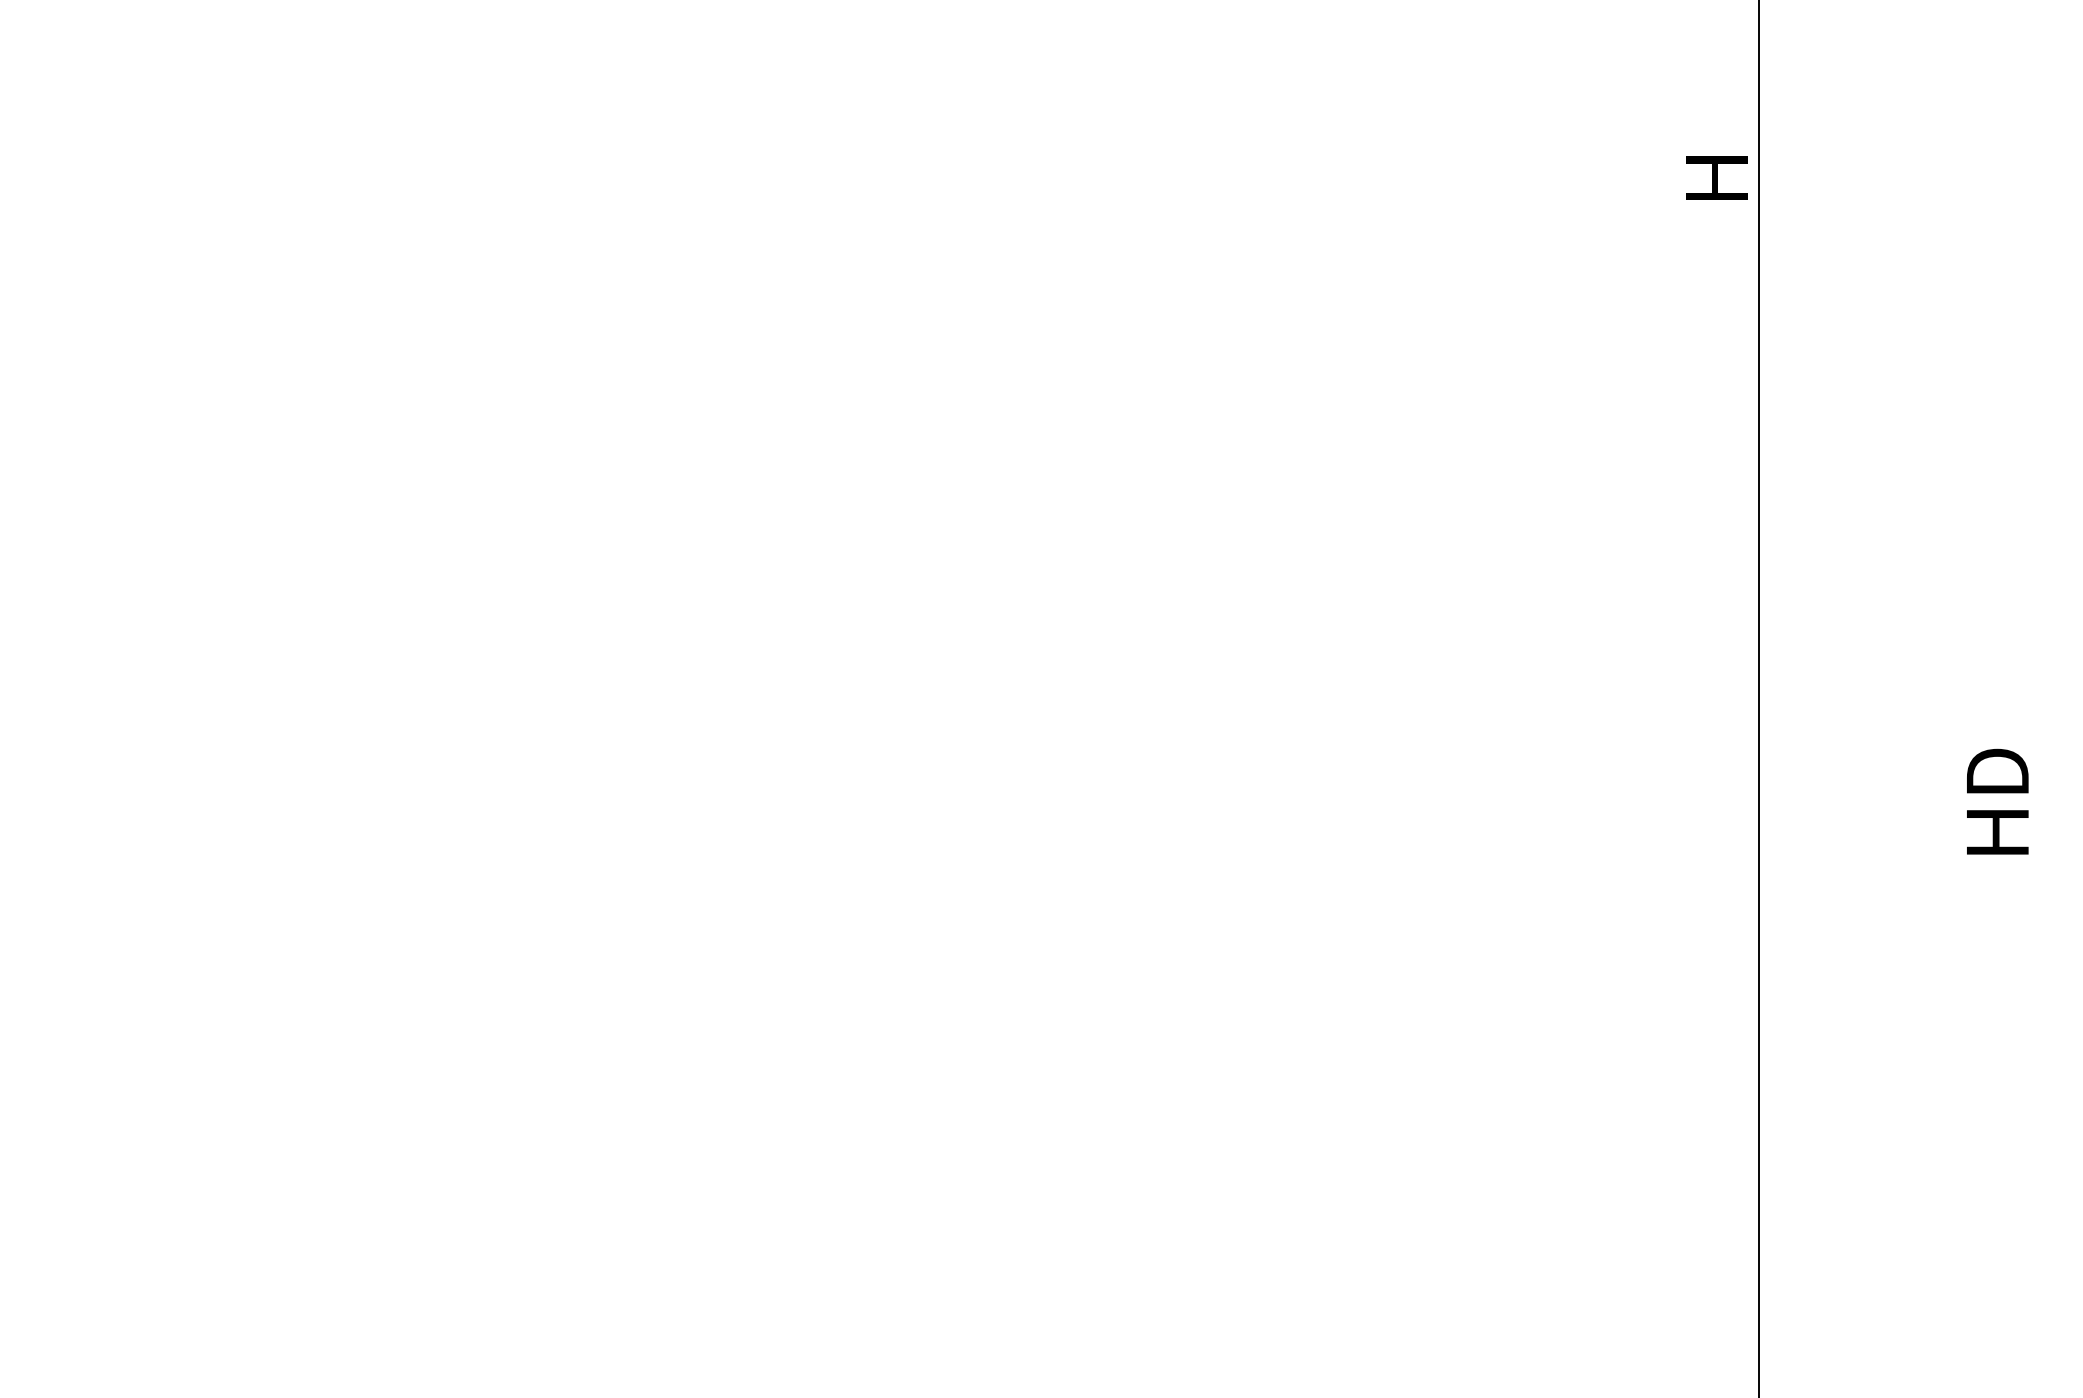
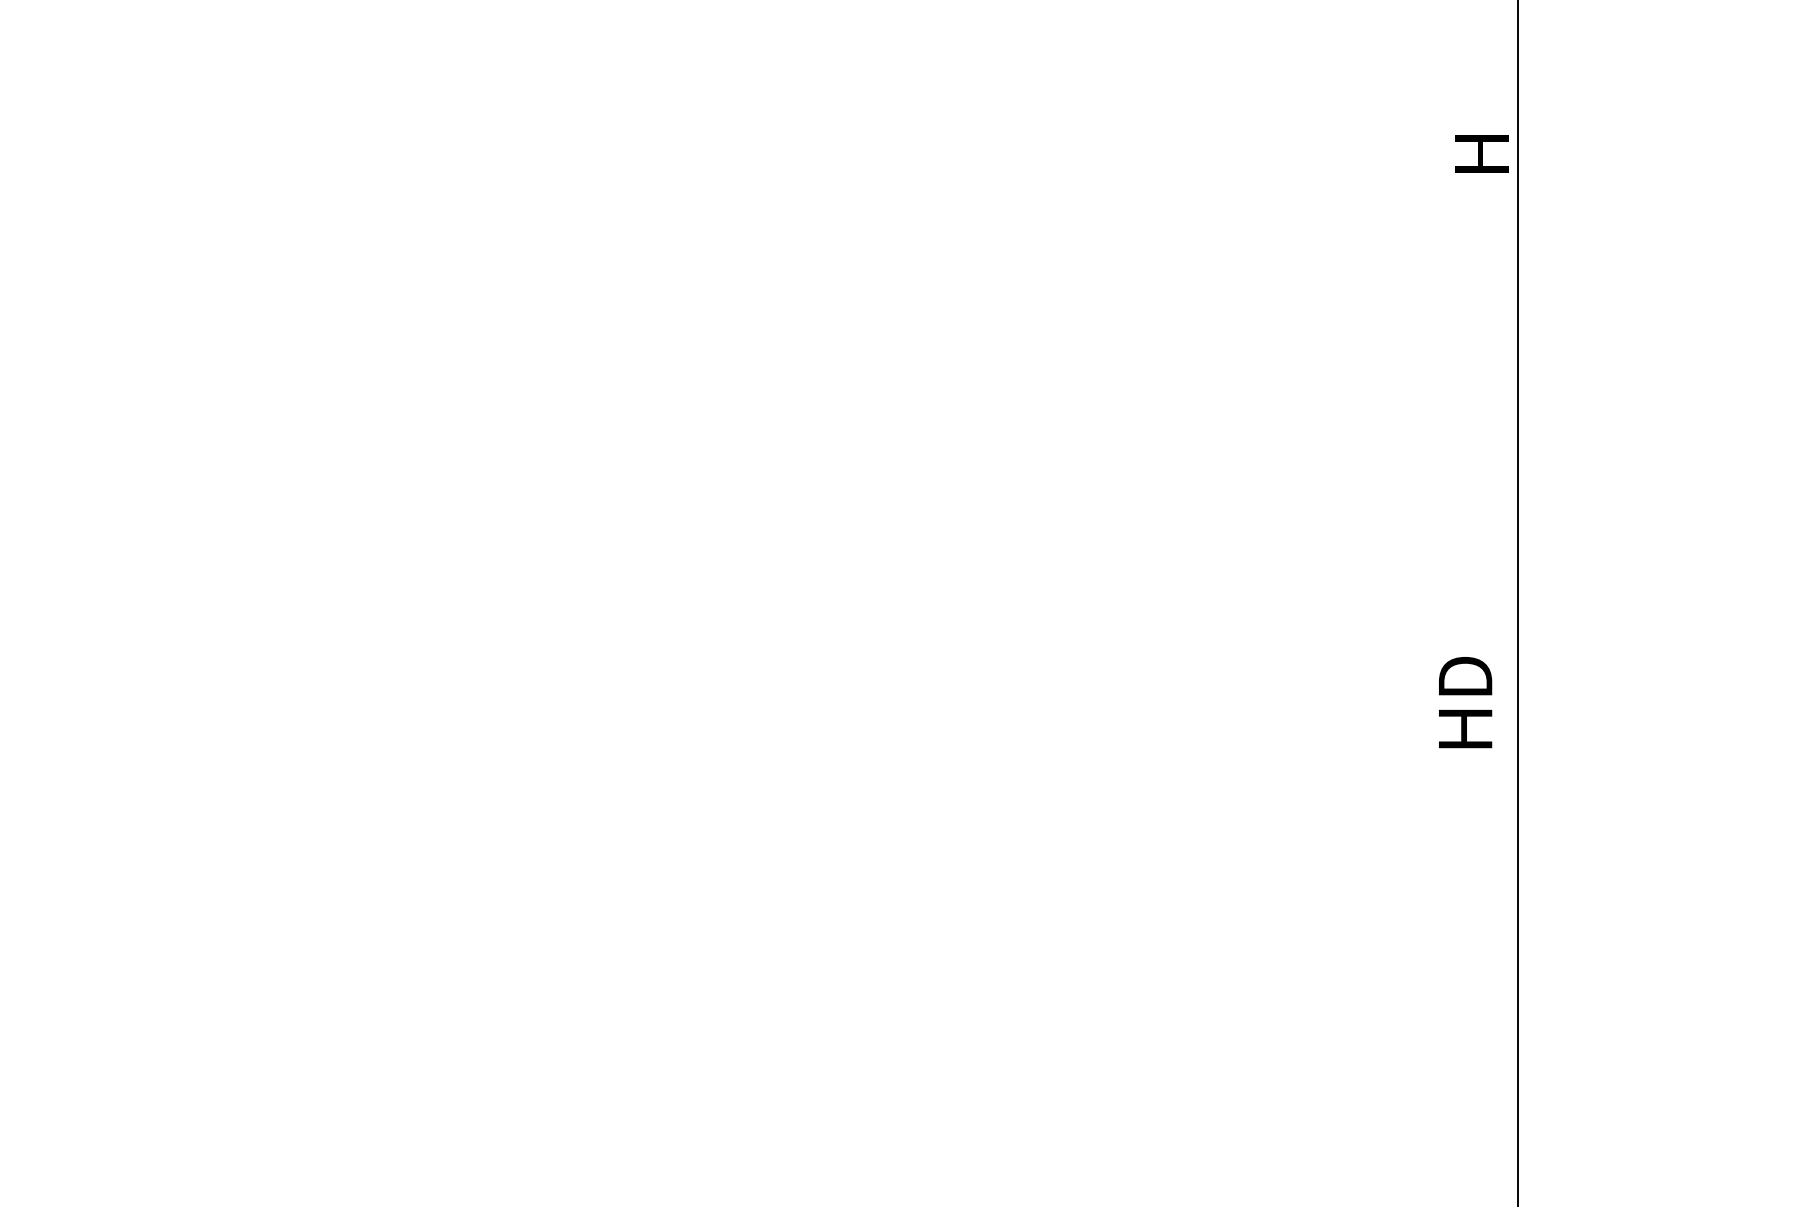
text: (1997, 801) -> (1465, 702), moved

